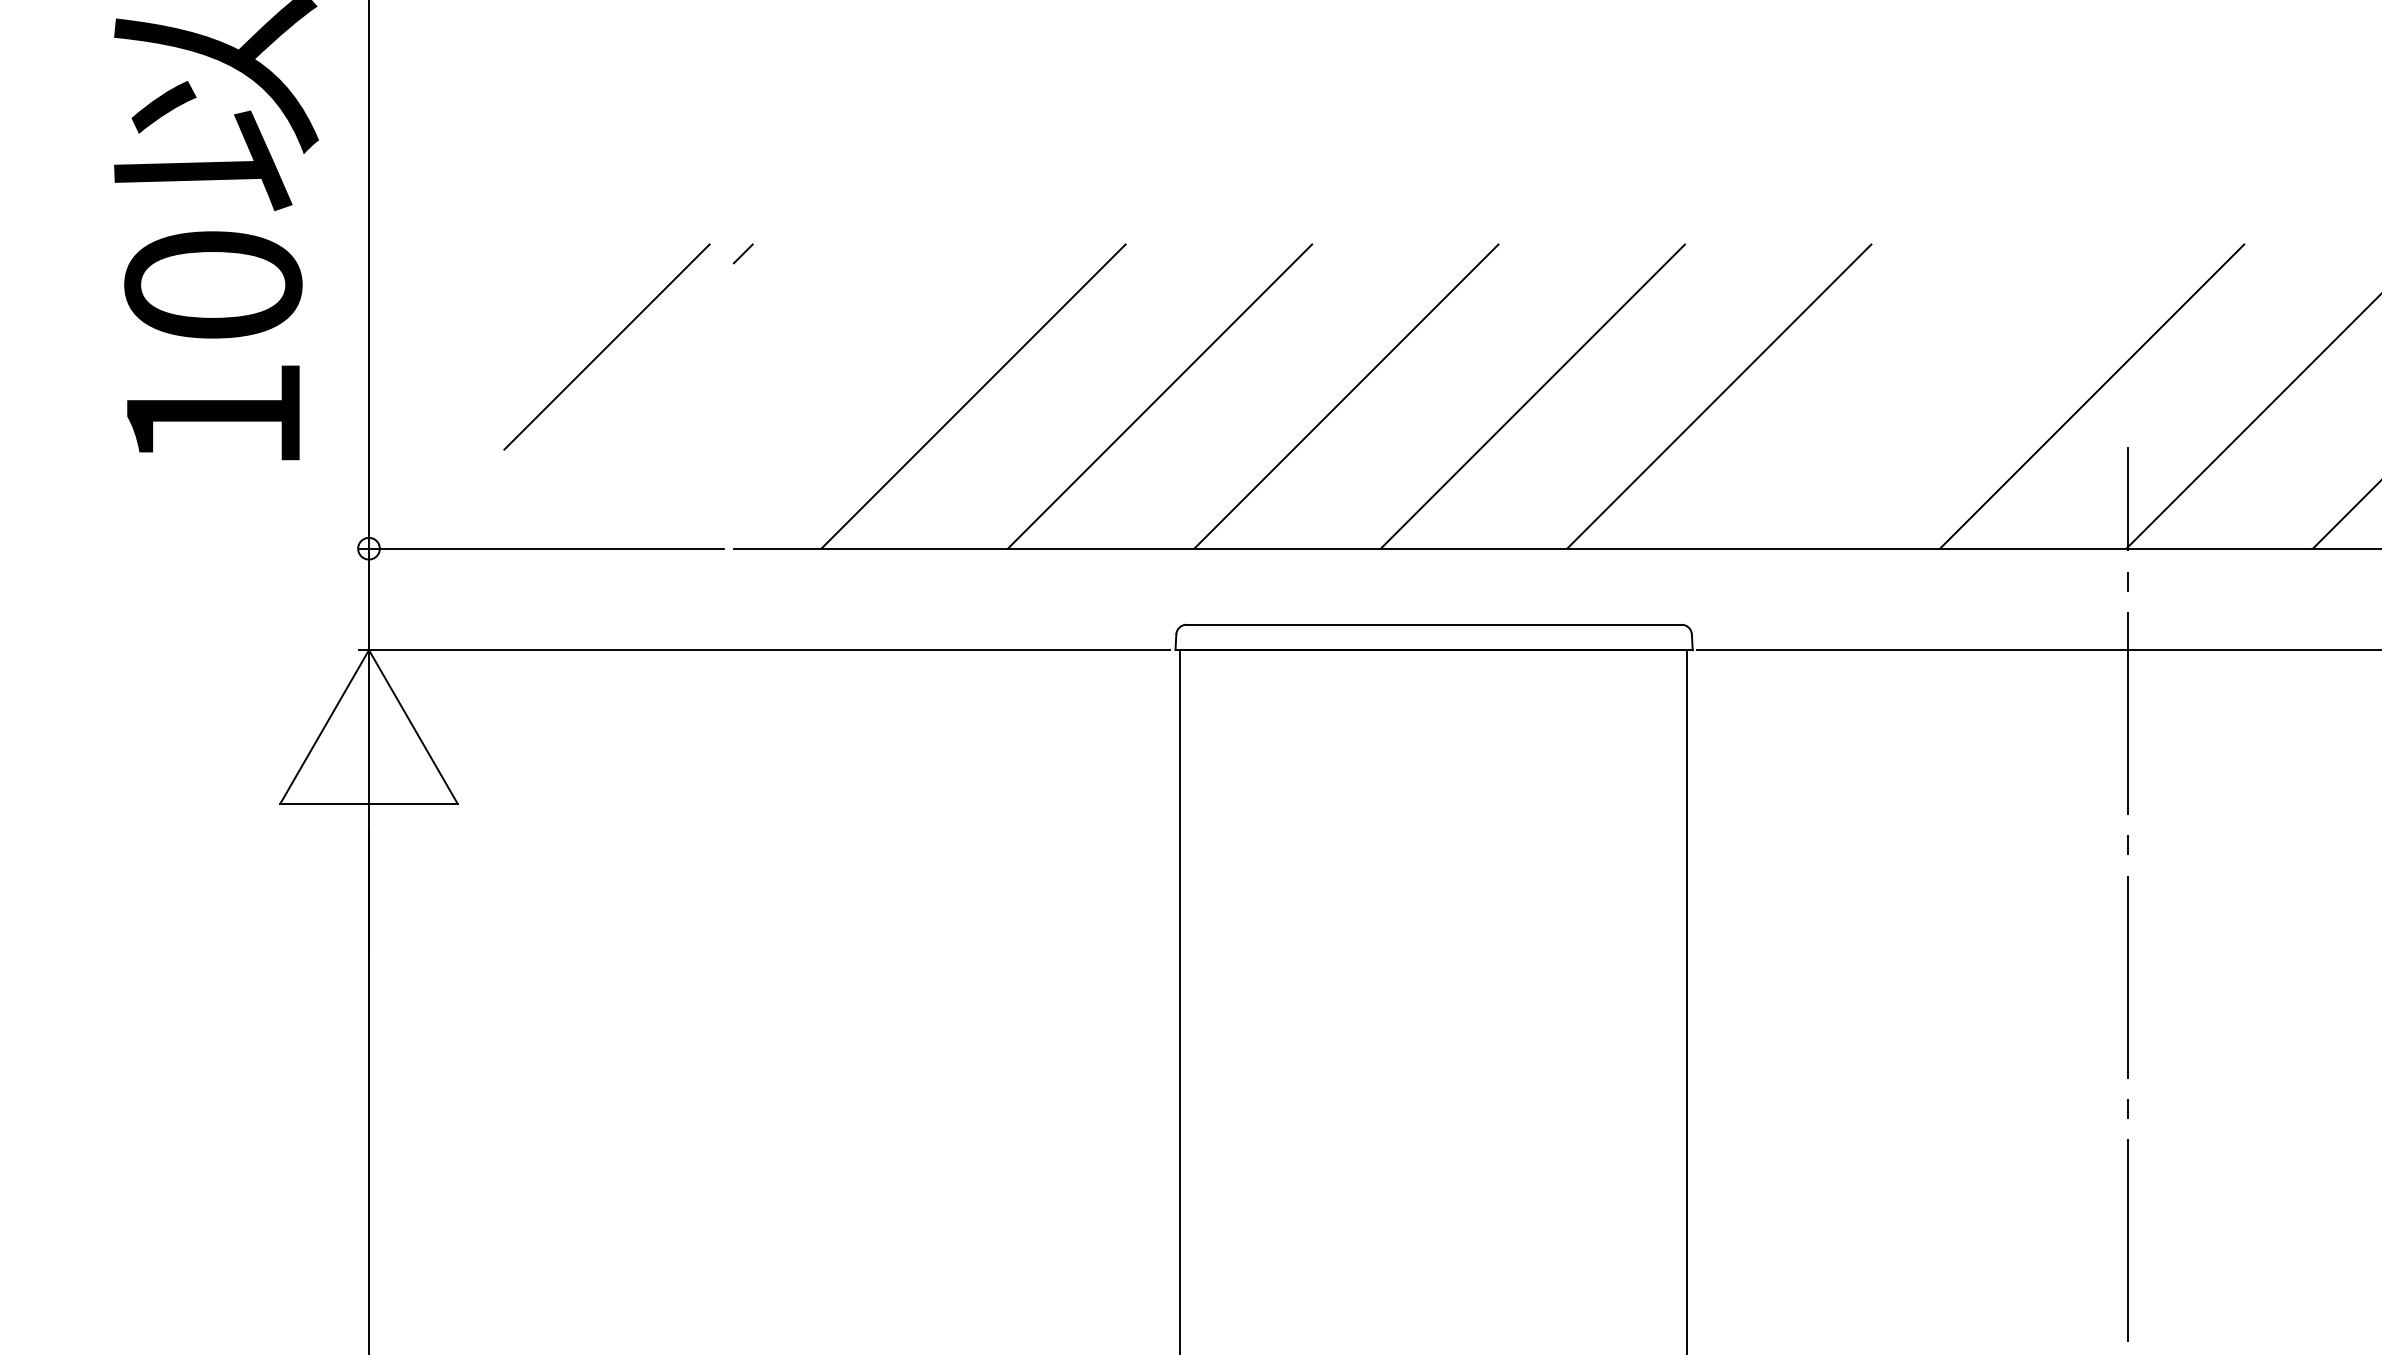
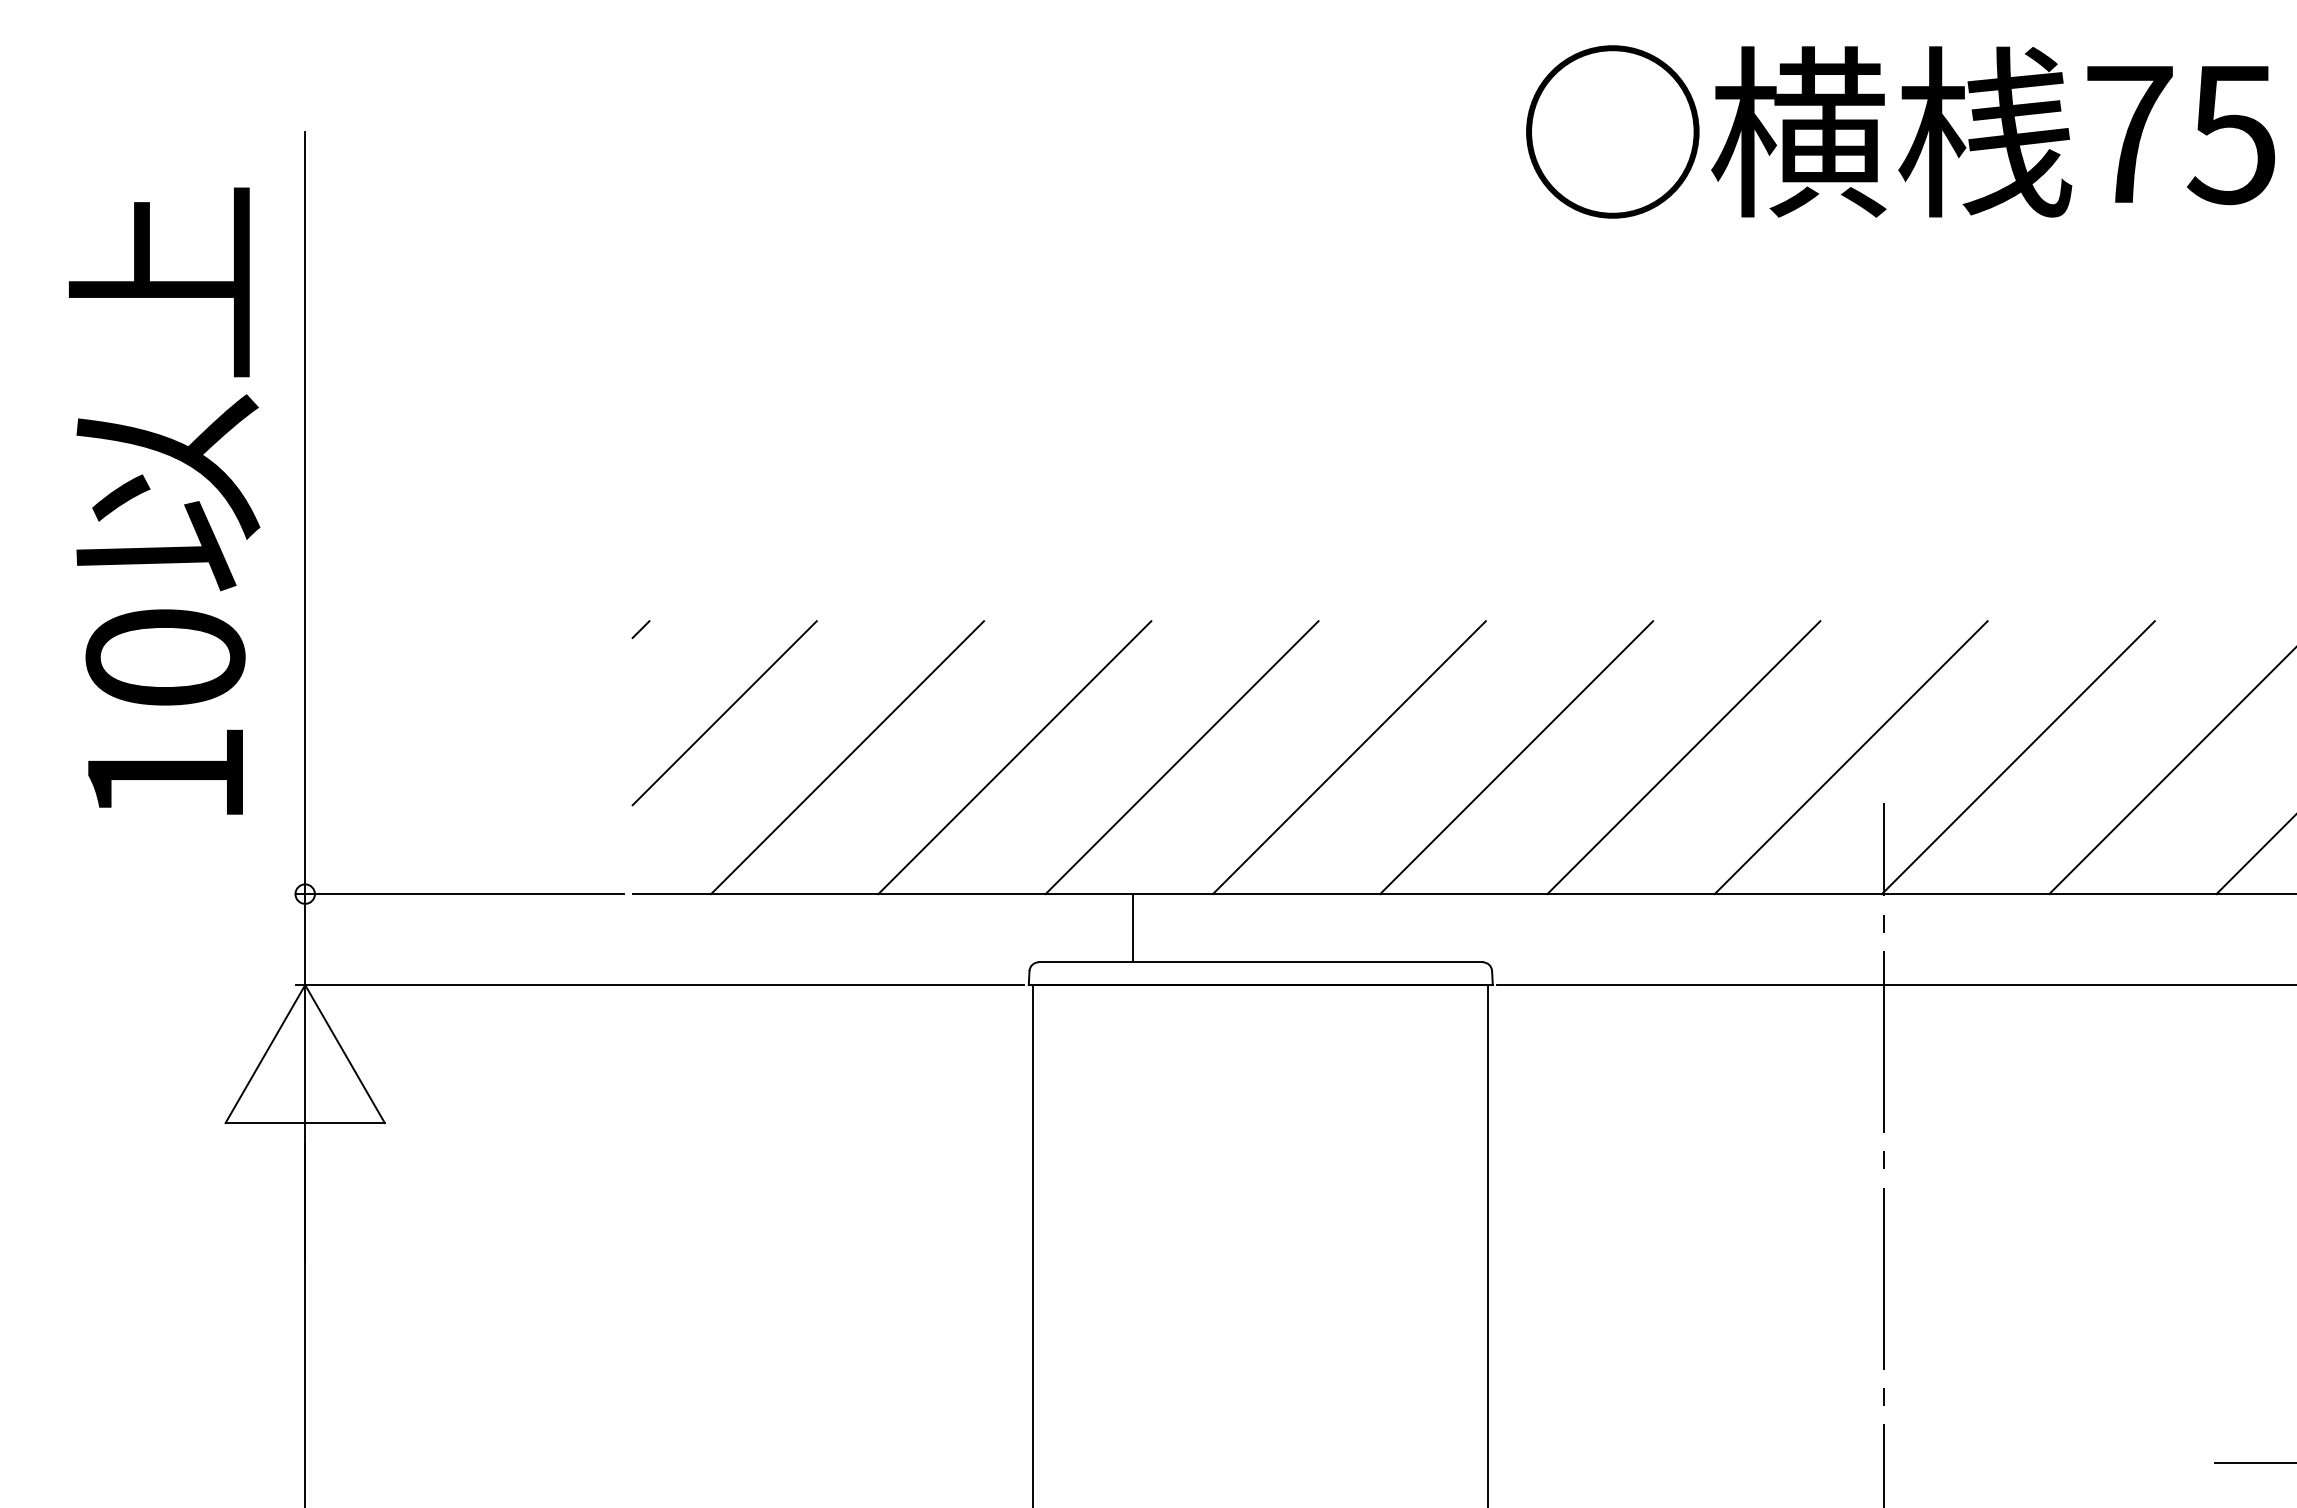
line: (606, 347) -> (724, 713), moved
line: (1905, 396) -> (1683, 757), added
line: (1292, 587) -> (1133, 928), added

